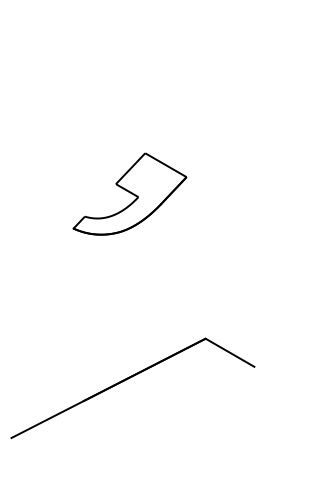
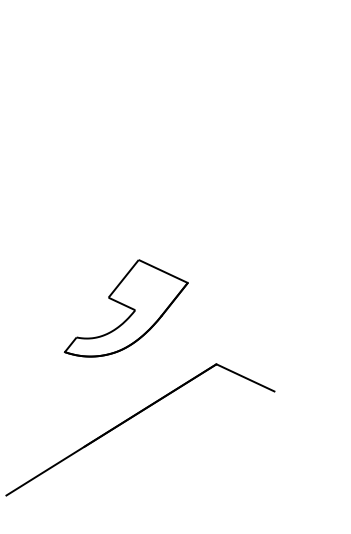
part: (129, 193) -> (124, 306), moved

